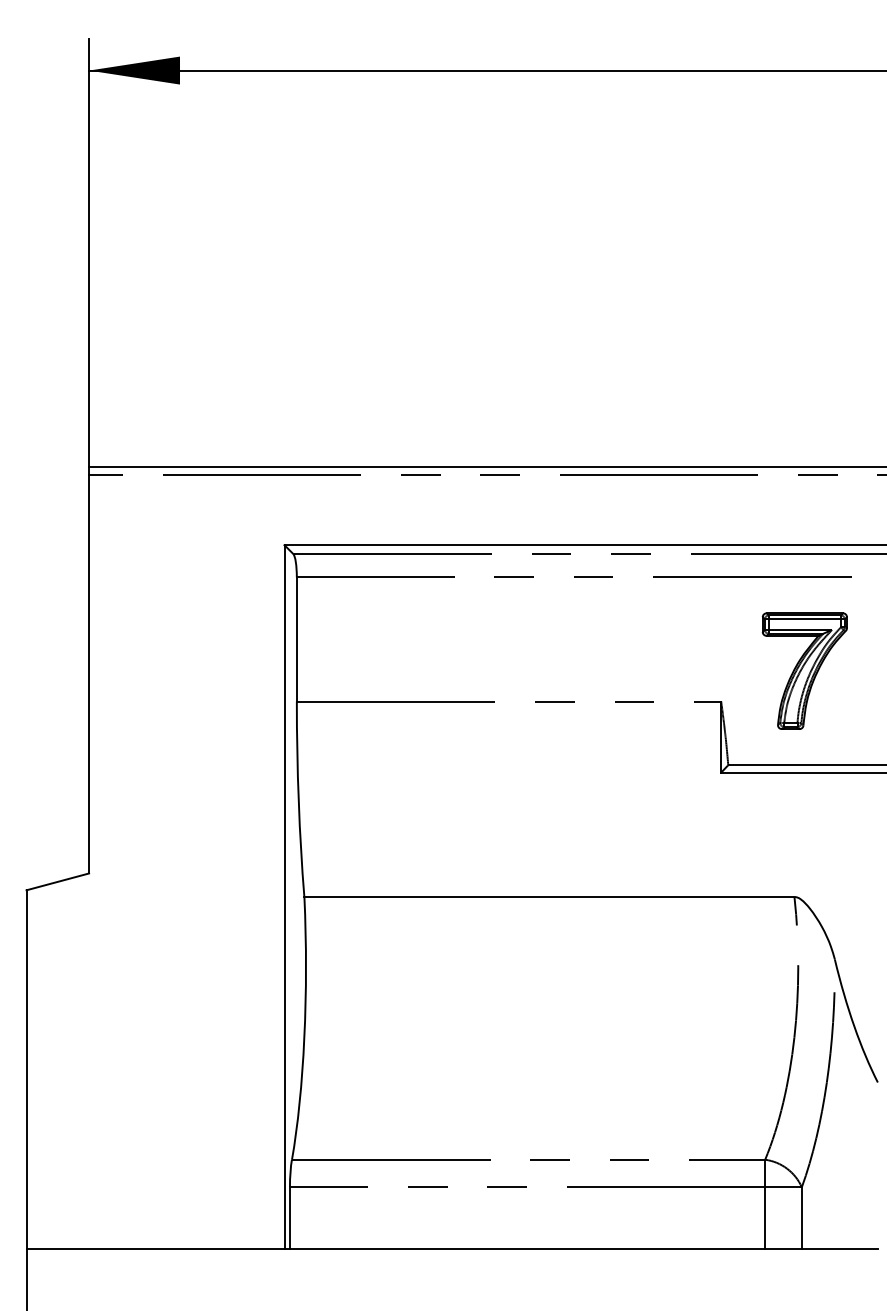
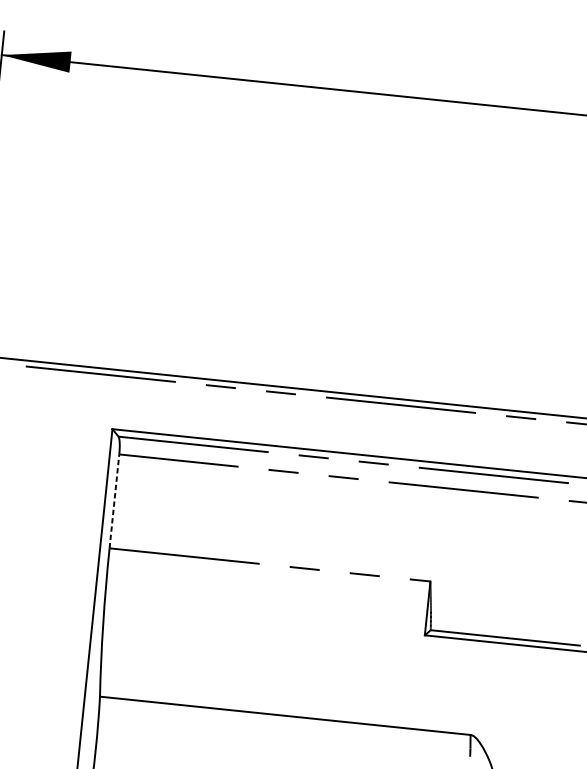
line: (296, 638) -> (114, 500), solid -> dashed
part: (804, 670) -> (495, 564), removed

